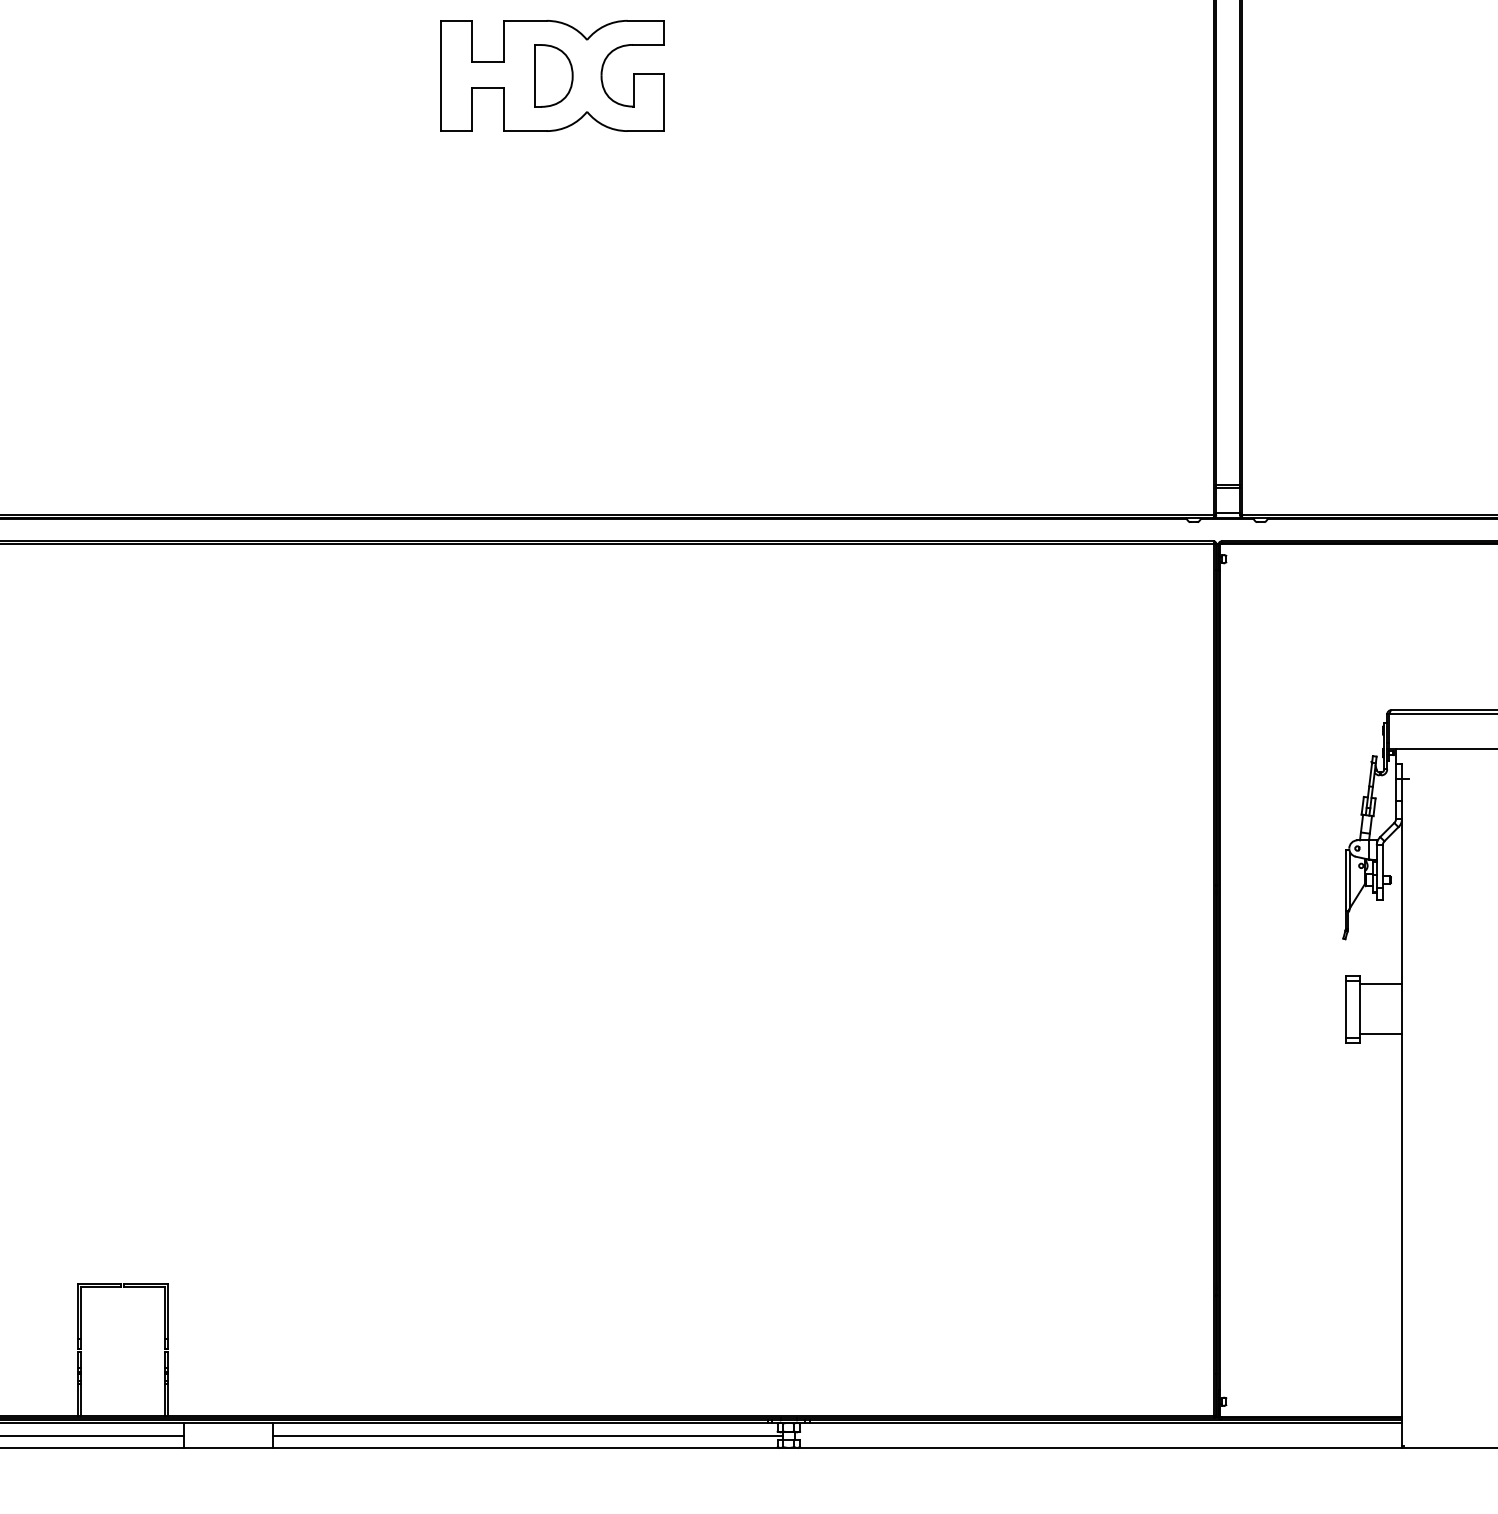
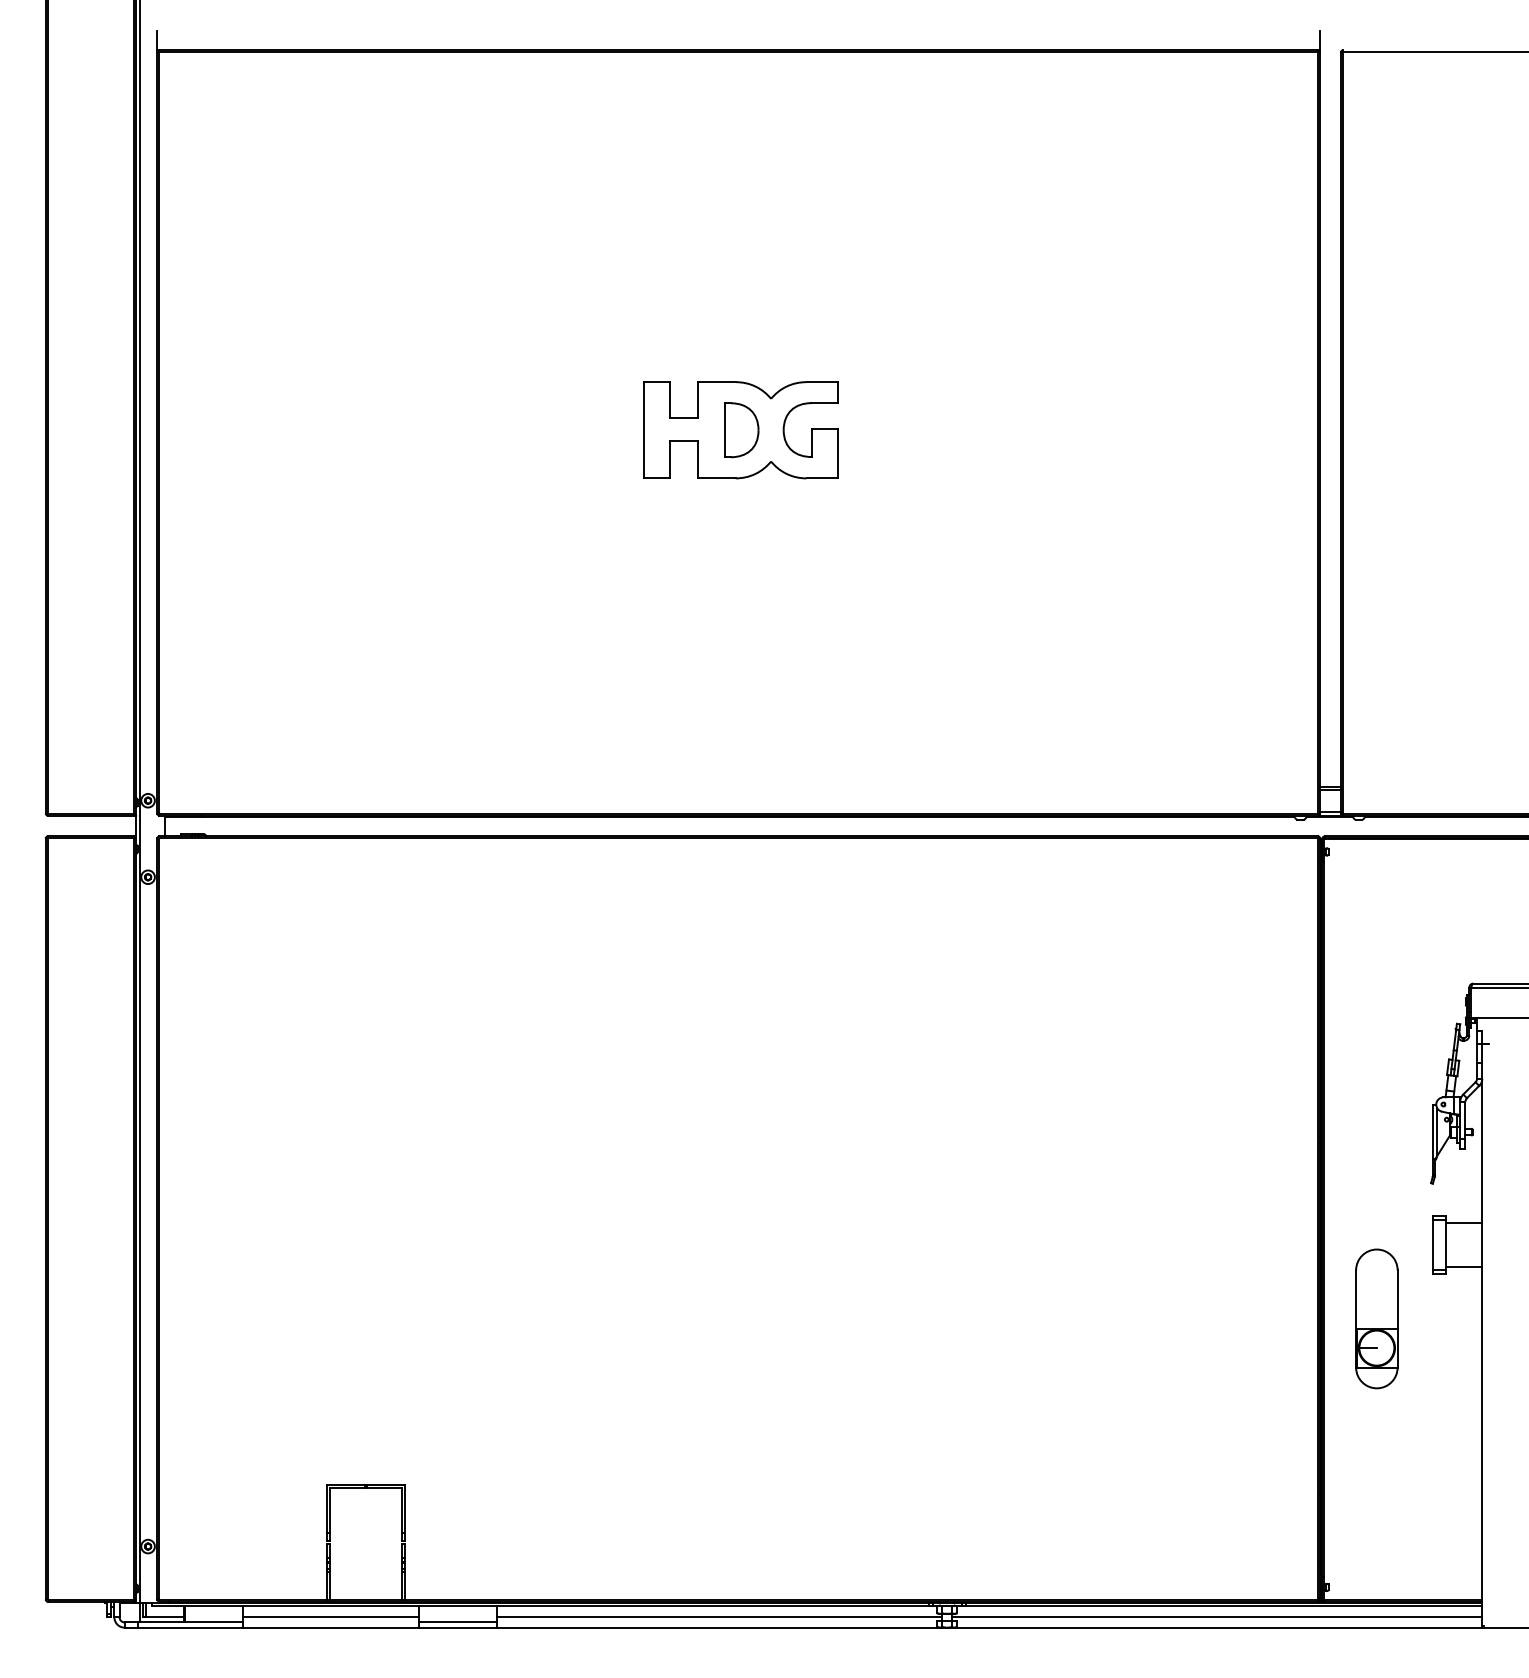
part: (1280, 1093) -> (1376, 1318), added
line: (1098, 1436) -> (1217, 1617), added
line: (228, 1442) -> (458, 1622), added

